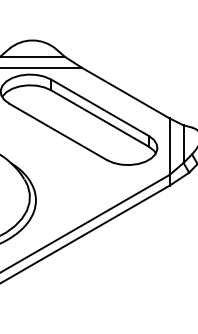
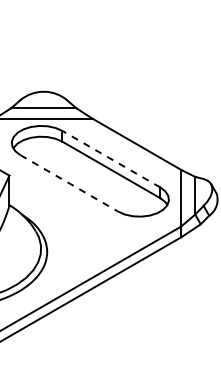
line: (100, 108) -> (111, 159), solid -> dashed
line: (58, 131) -> (69, 183), solid -> dashed

